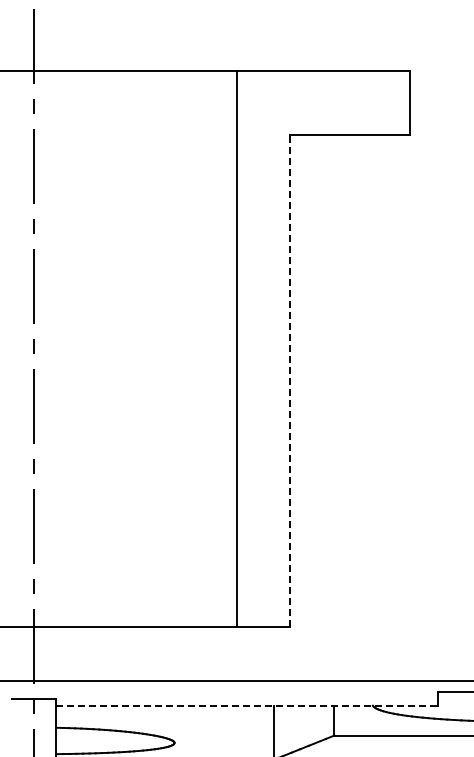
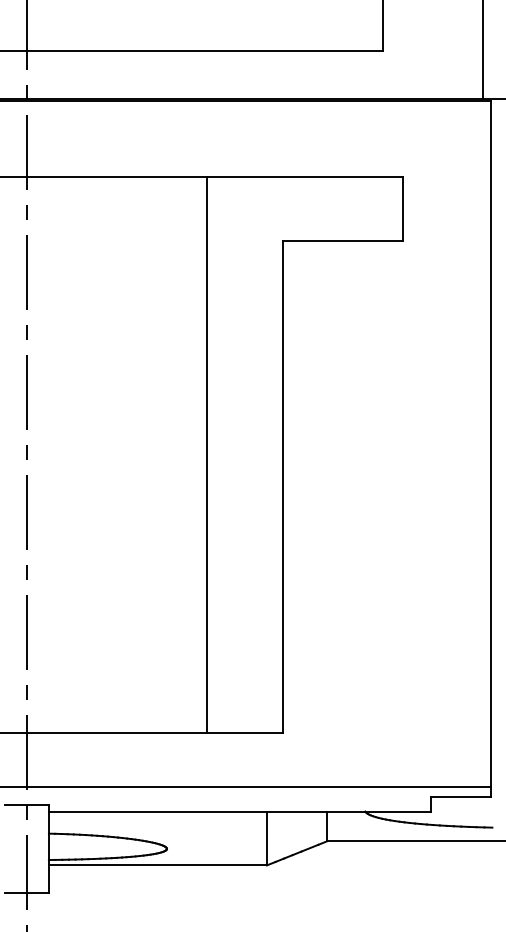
line: (237, 348) -> (206, 454), moved
line: (290, 380) -> (282, 486), dashed -> solid
line: (248, 705) -> (240, 811), dashed -> solid

